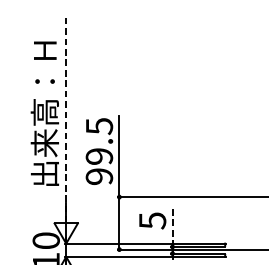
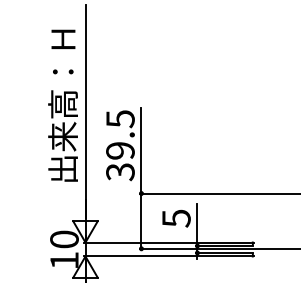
line: (66, 119) -> (85, 111), dashed -> solid
text: (99, 177) -> (120, 172), 99.5 -> 39.5
line: (172, 226) -> (197, 224), dashed -> solid

